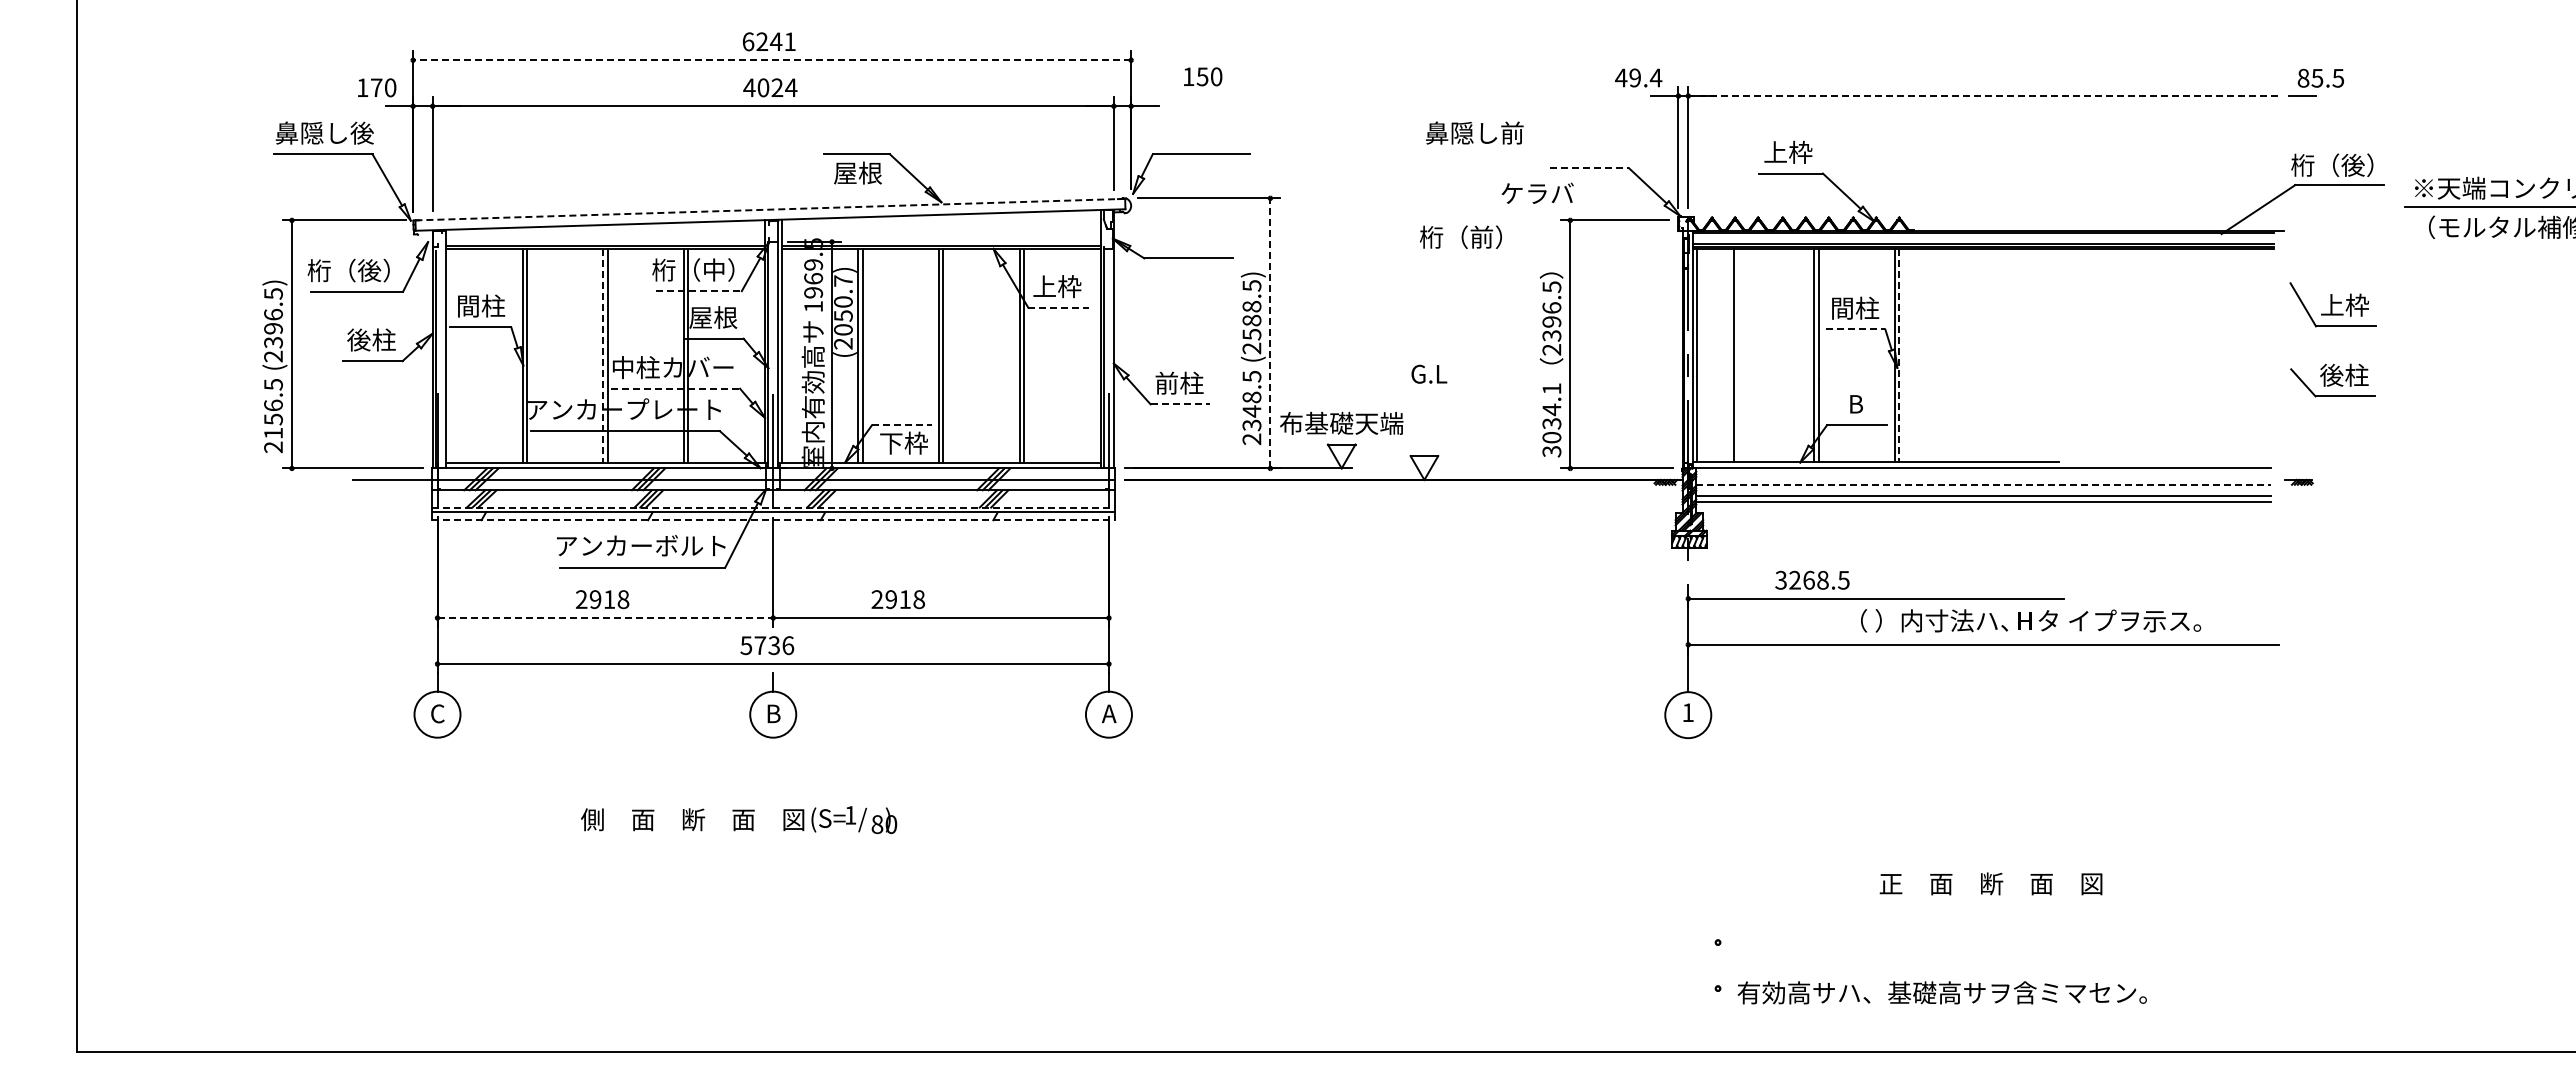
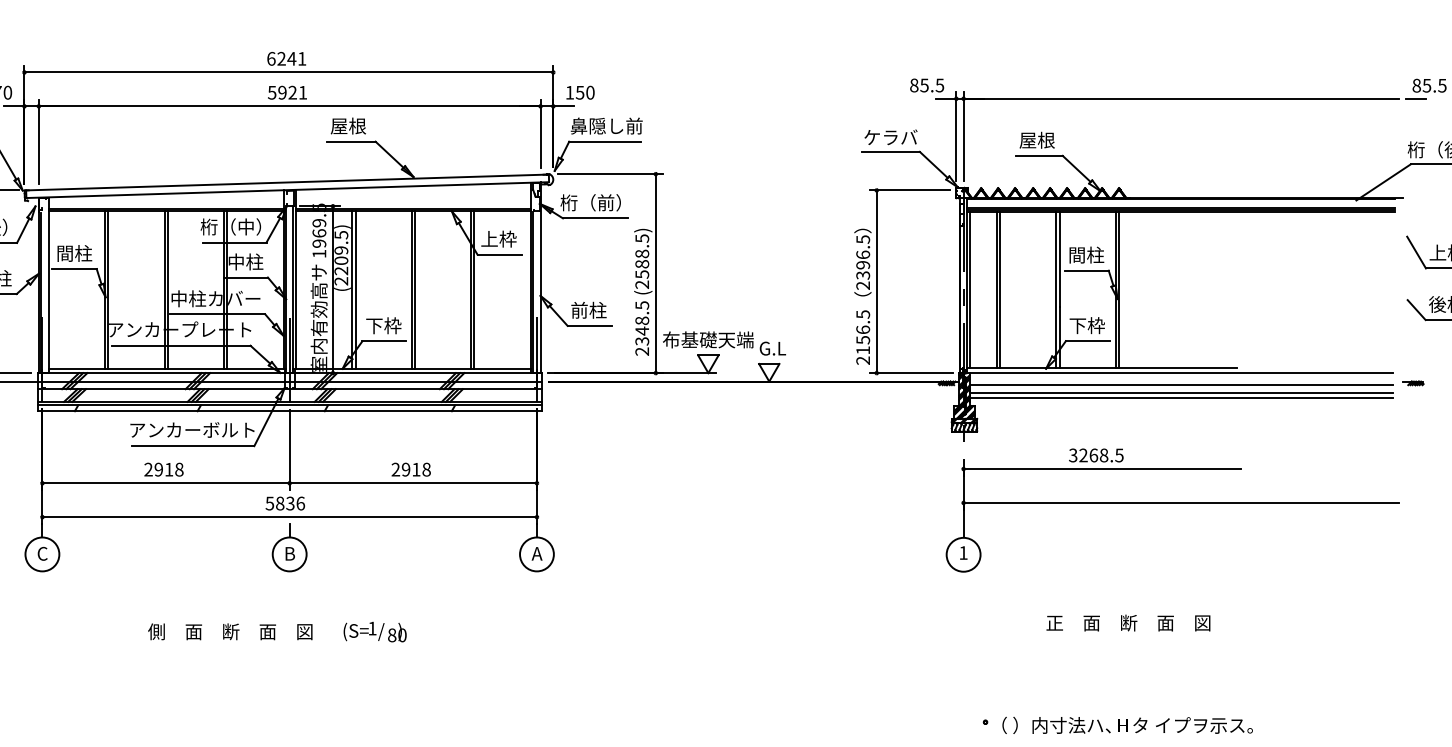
line: (771, 60) -> (288, 72), dashed -> solid
text: (1203, 76) -> (580, 92), moved
text: (1638, 77) -> (926, 85), 49.4 -> 85.5
text: (770, 87) -> (287, 92), 4024 -> 5921
line: (1984, 96) -> (1181, 99), dashed -> solid
text: (1474, 132) -> (606, 125), moved
text: (1788, 151) -> (1037, 139), 上枠 -> 屋根
line: (1589, 168) -> (890, 152), dashed -> solid
text: (857, 172) -> (348, 125), moved
text: (1537, 192) -> (890, 136), moved
line: (770, 209) -> (287, 182), dashed -> solid
text: (1460, 236) -> (590, 202), moved
line: (699, 291) -> (235, 242), dashed -> solid
text: (843, 305) -> (341, 253), (2050.7) -> (2209.5)
line: (1059, 307) -> (500, 254), dashed -> solid
text: (713, 317) -> (245, 261), 屋根 -> 中柱
line: (1855, 329) -> (1086, 270), dashed -> solid
line: (1270, 332) -> (655, 272), dashed -> solid
line: (603, 355) -> (164, 289), dashed -> solid
line: (1738, 355) -> (1000, 289), added
line: (1899, 355) -> (1119, 289), dashed -> solid
text: (1429, 373) -> (773, 348), moved
line: (676, 388) -> (218, 314), dashed -> solid
text: (1856, 403) -> (1087, 325), B -> 下枠
line: (1180, 404) -> (589, 325), dashed -> solid
text: (1551, 420) -> (862, 337), 3034.1 -> 2156.5
line: (901, 425) -> (384, 341), dashed -> solid
text: (903, 442) -> (383, 325), moved
line: (1984, 484) -> (1181, 384), dashed -> solid
line: (773, 507) -> (289, 401), dashed -> solid
line: (773, 520) -> (289, 411), dashed -> solid
text: (1812, 579) -> (1096, 454), moved
text: (897, 599) -> (410, 469), moved
line: (605, 618) -> (166, 483), dashed -> solid
text: (2031, 620) -> (1128, 725), moved
text: (760, 645) -> (280, 503), 5736 -> 5836
text: (854, 819) -> (375, 631), moved
text: (1990, 883) -> (1128, 622), moved

